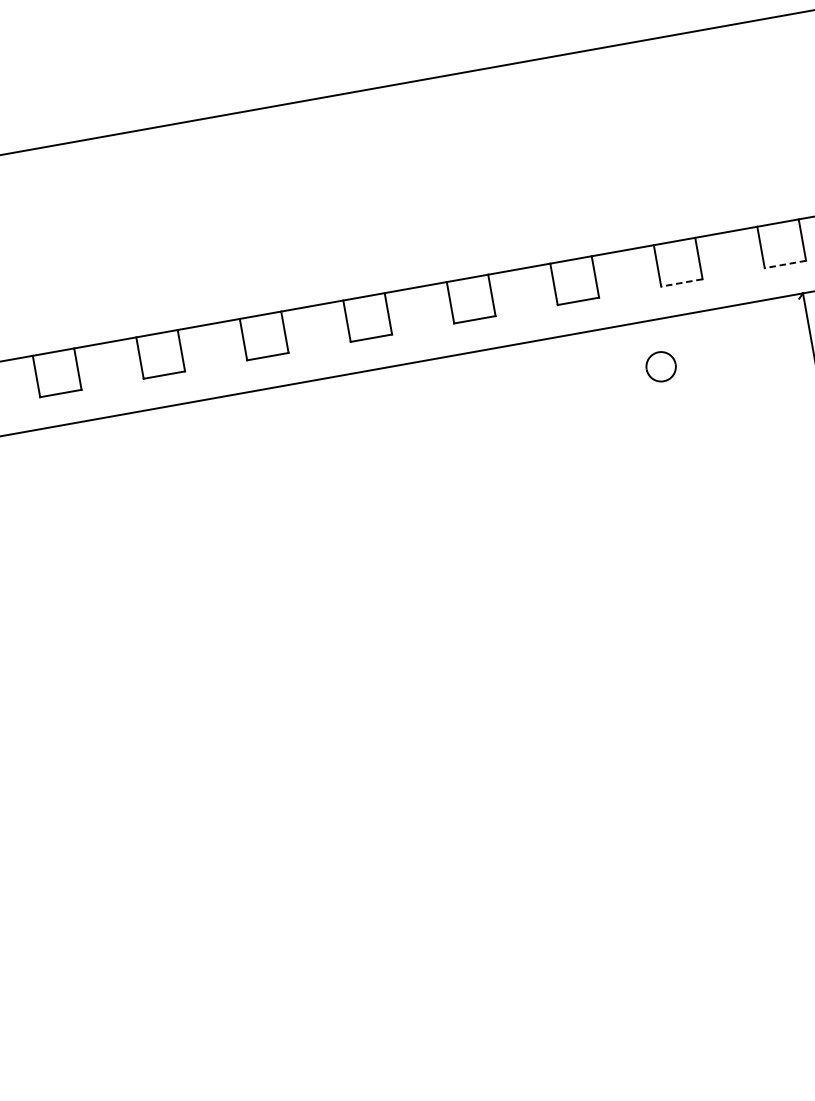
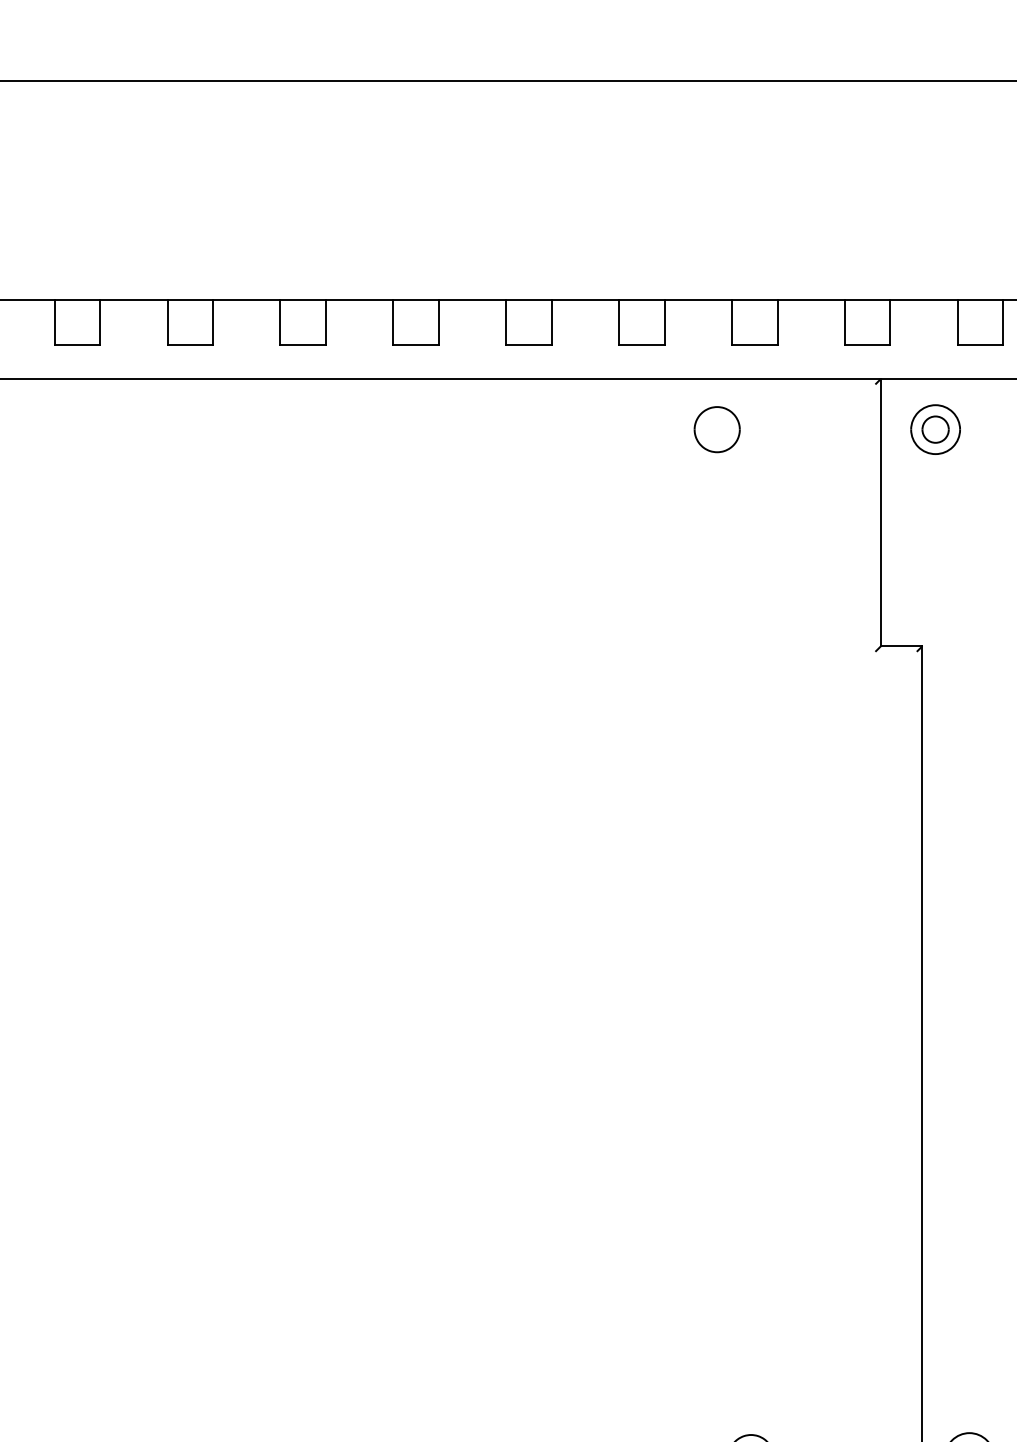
line: (785, 264) -> (867, 344), dashed -> solid
line: (681, 282) -> (754, 344), dashed -> solid
part: (660, 366) -> (716, 429), size x1.43

